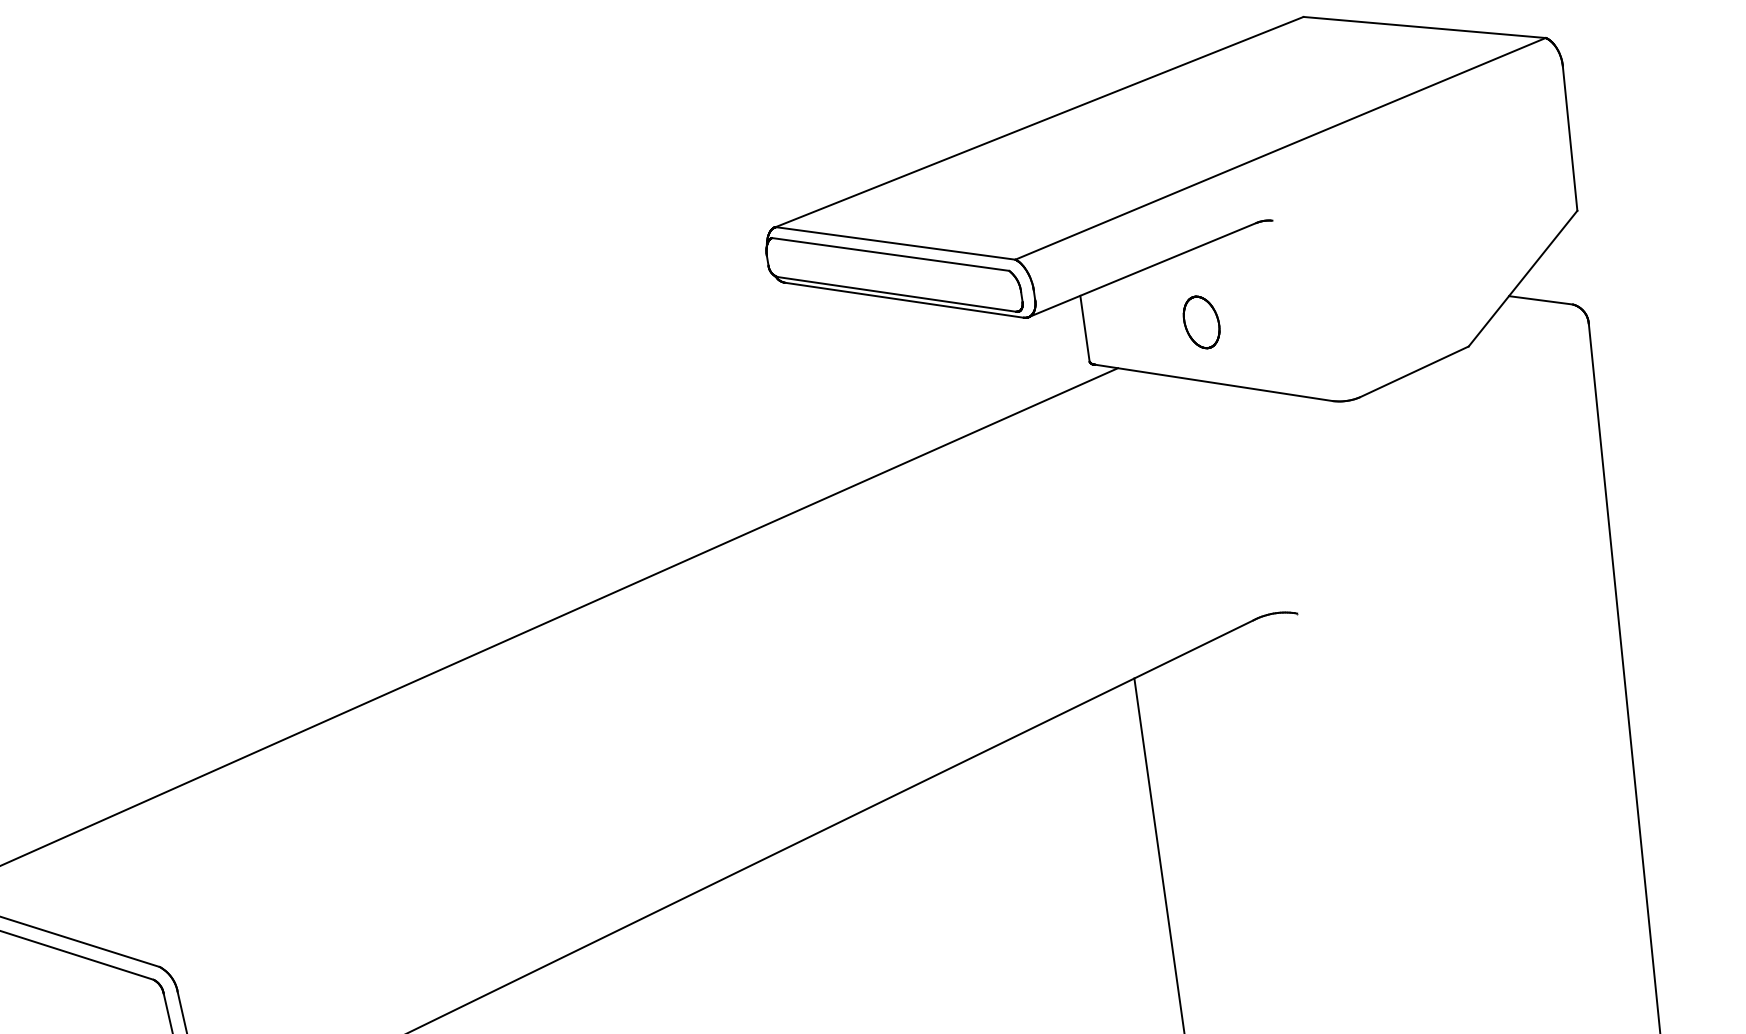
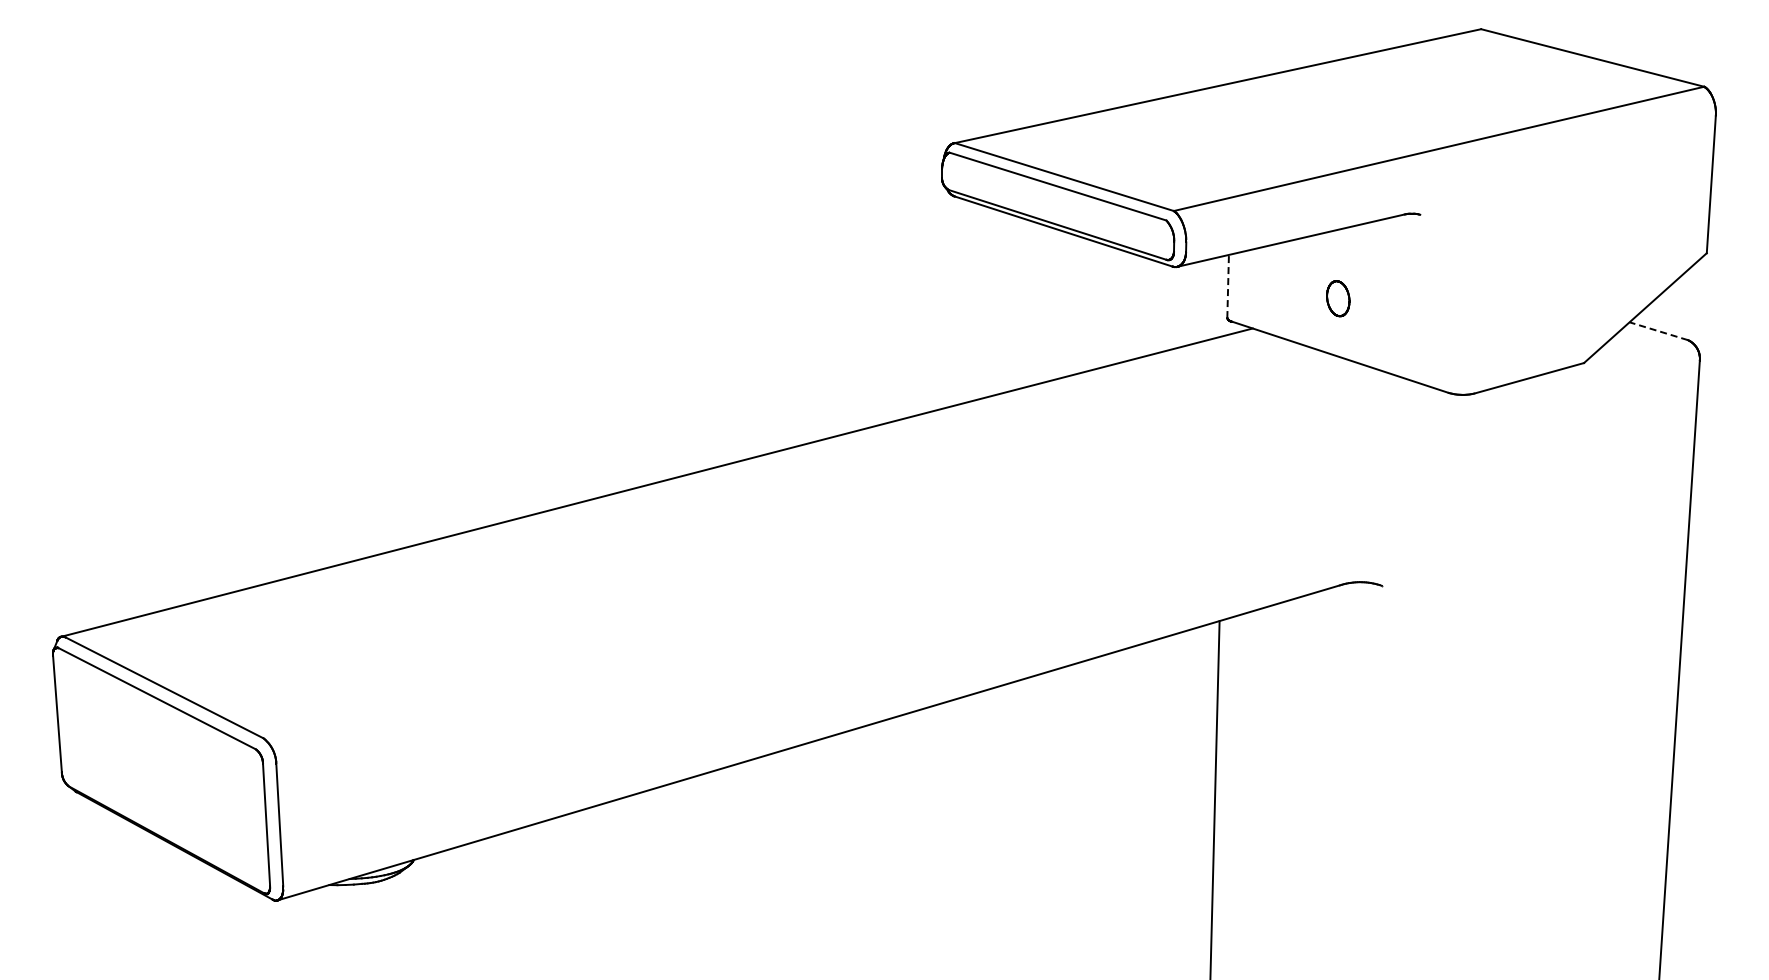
line: (1540, 300) -> (1658, 331), solid -> dashed
part: (1201, 322) -> (1338, 298), size x0.7
line: (1085, 328) -> (1228, 286), solid -> dashed

